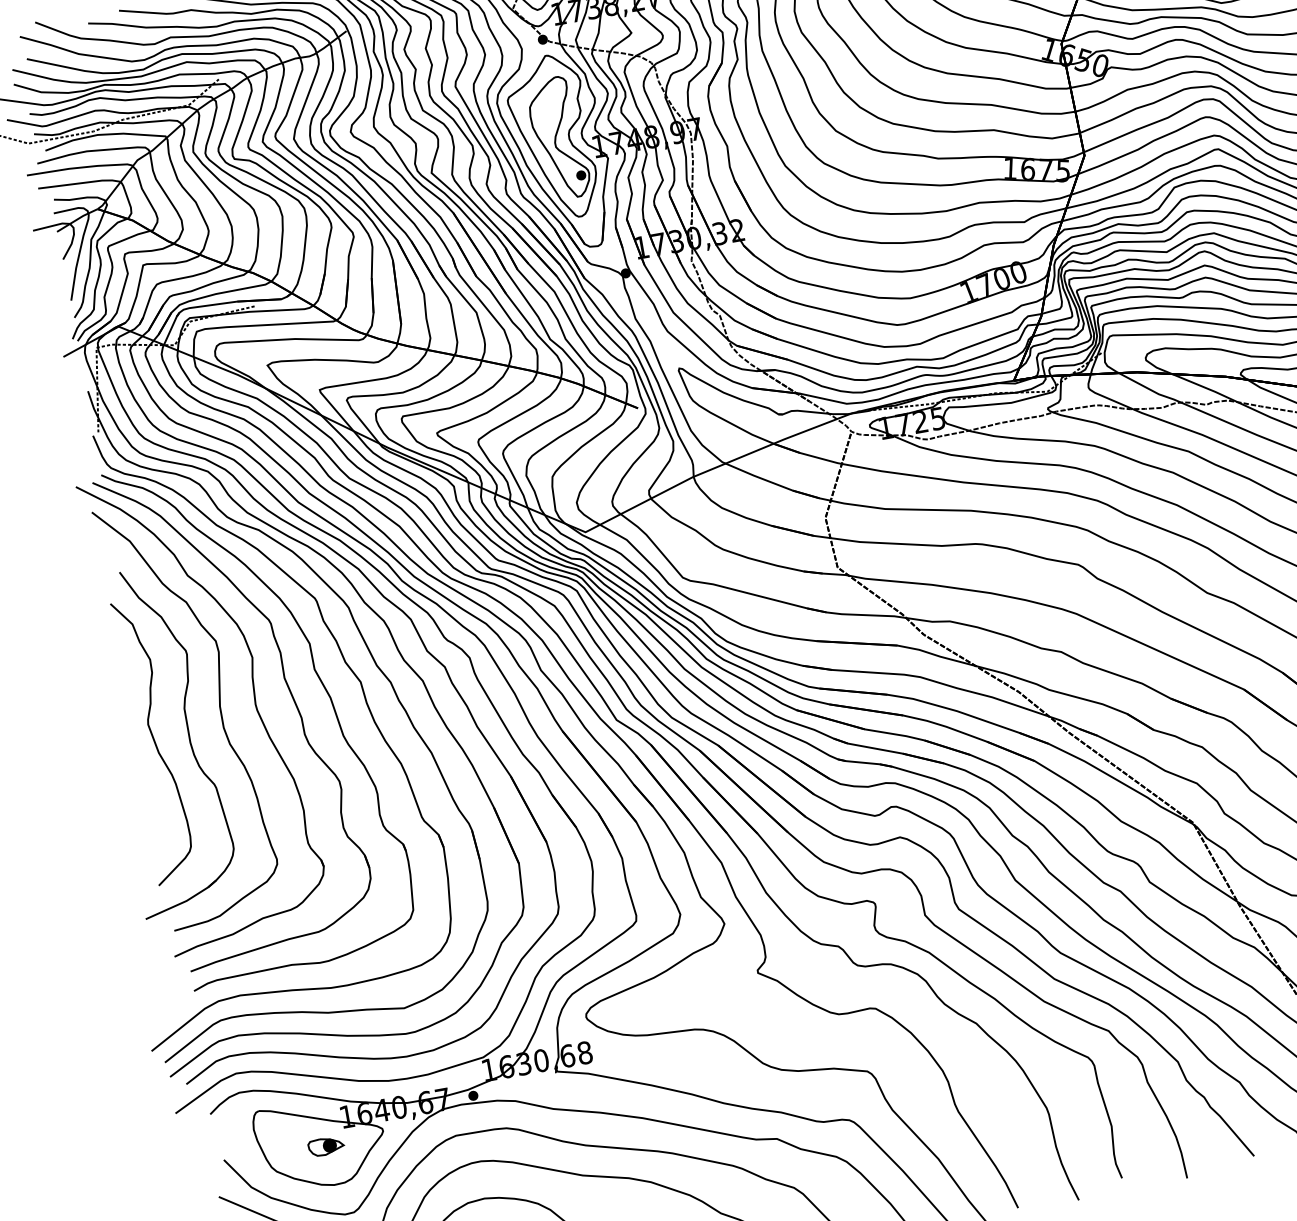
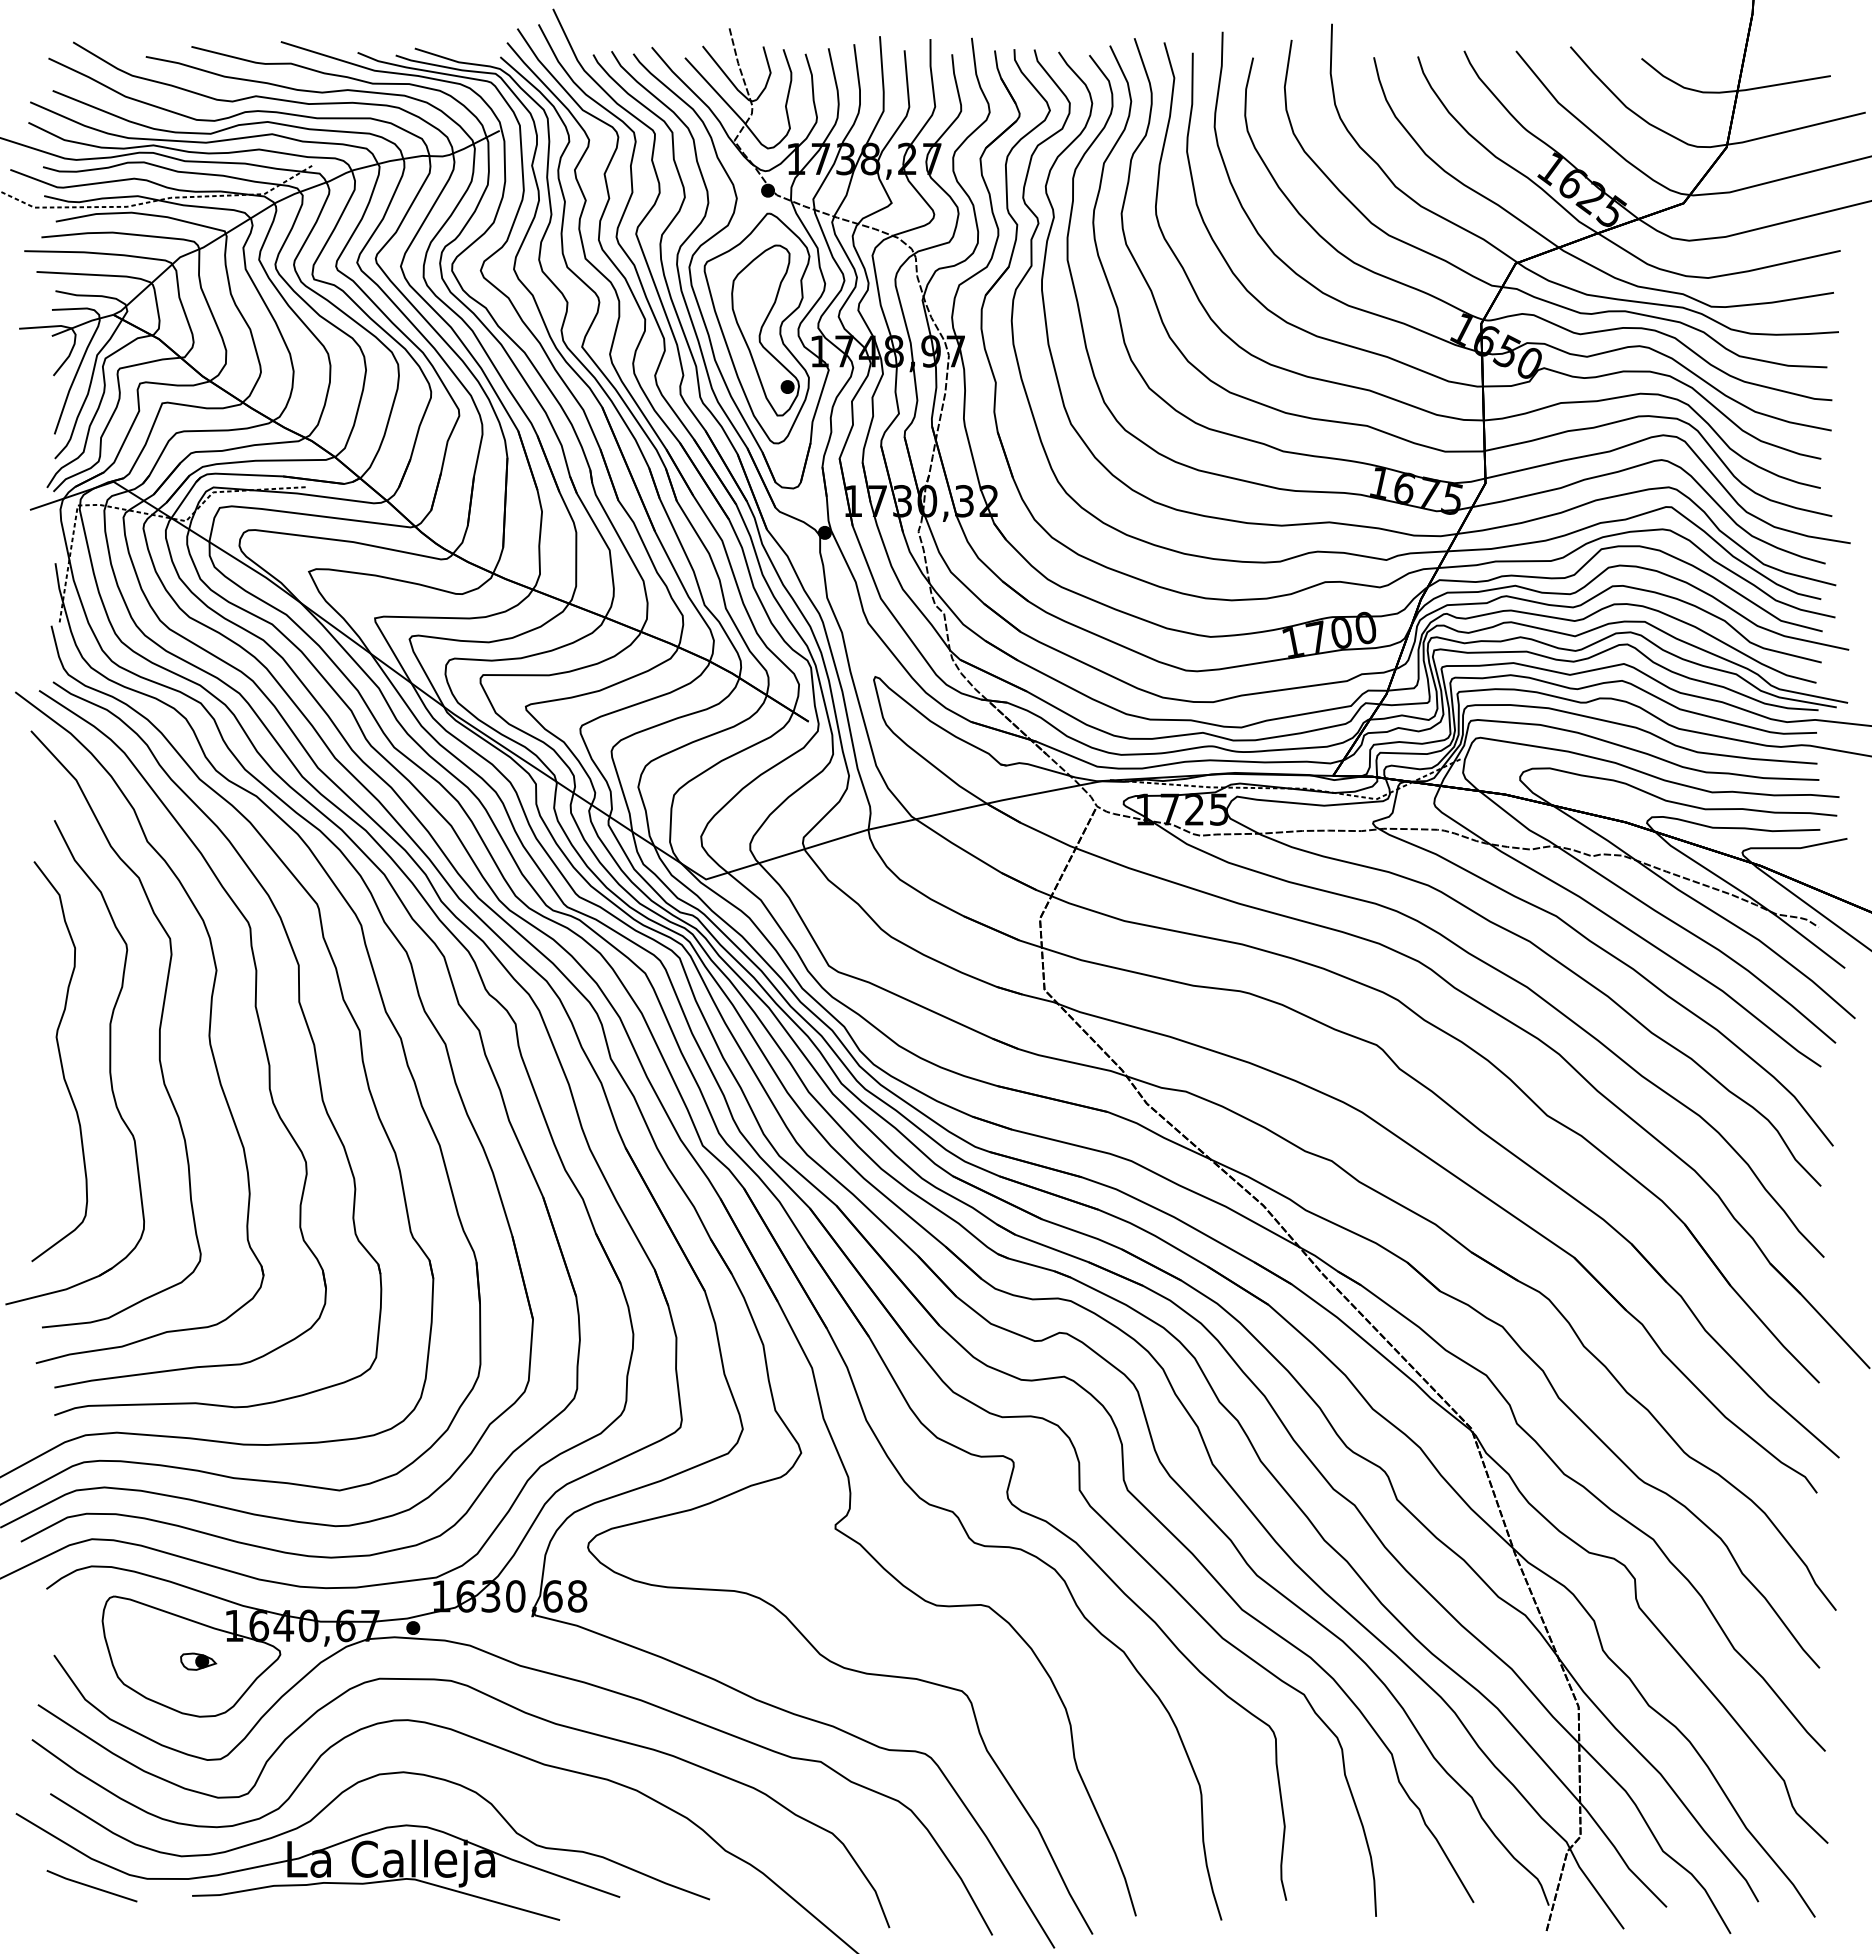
part: (326, 1146) -> (198, 1661), size x0.71

